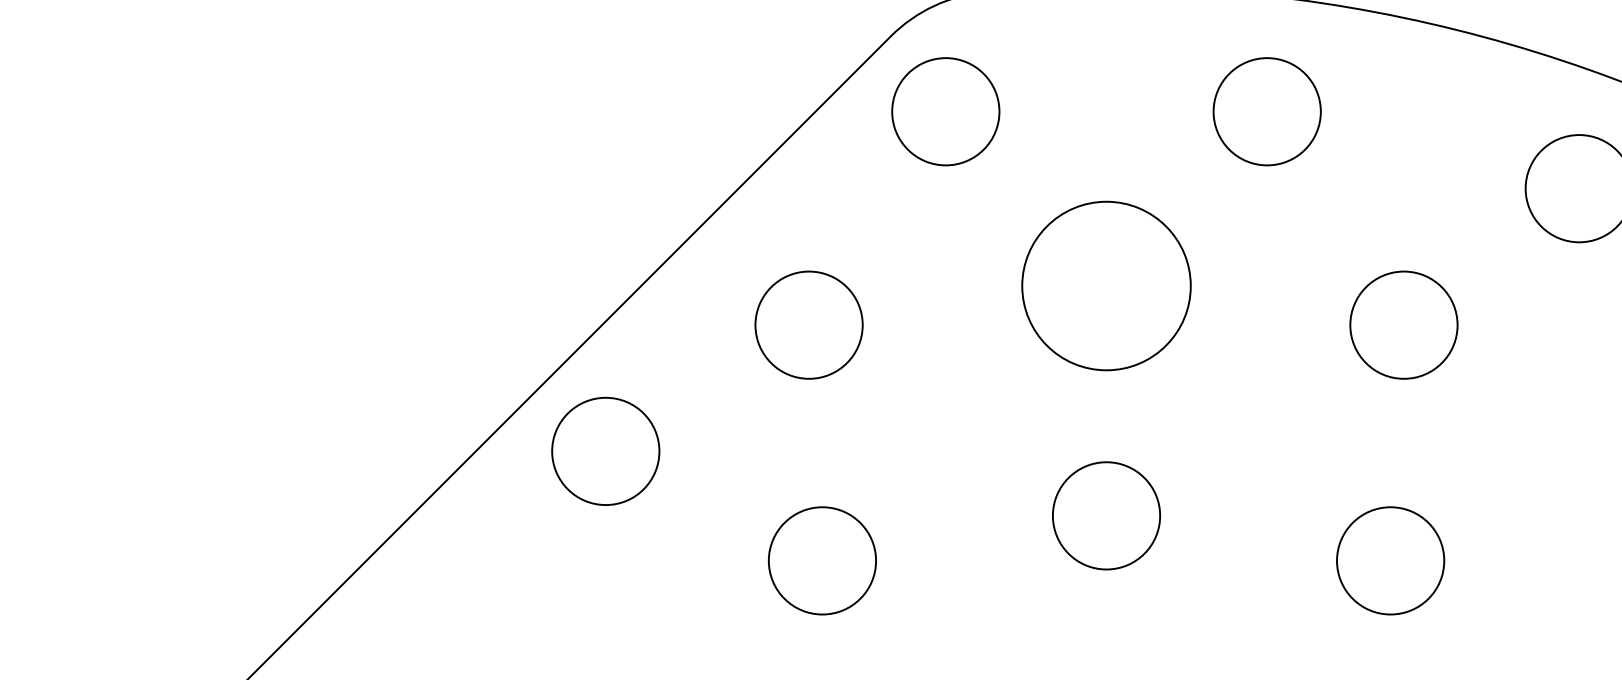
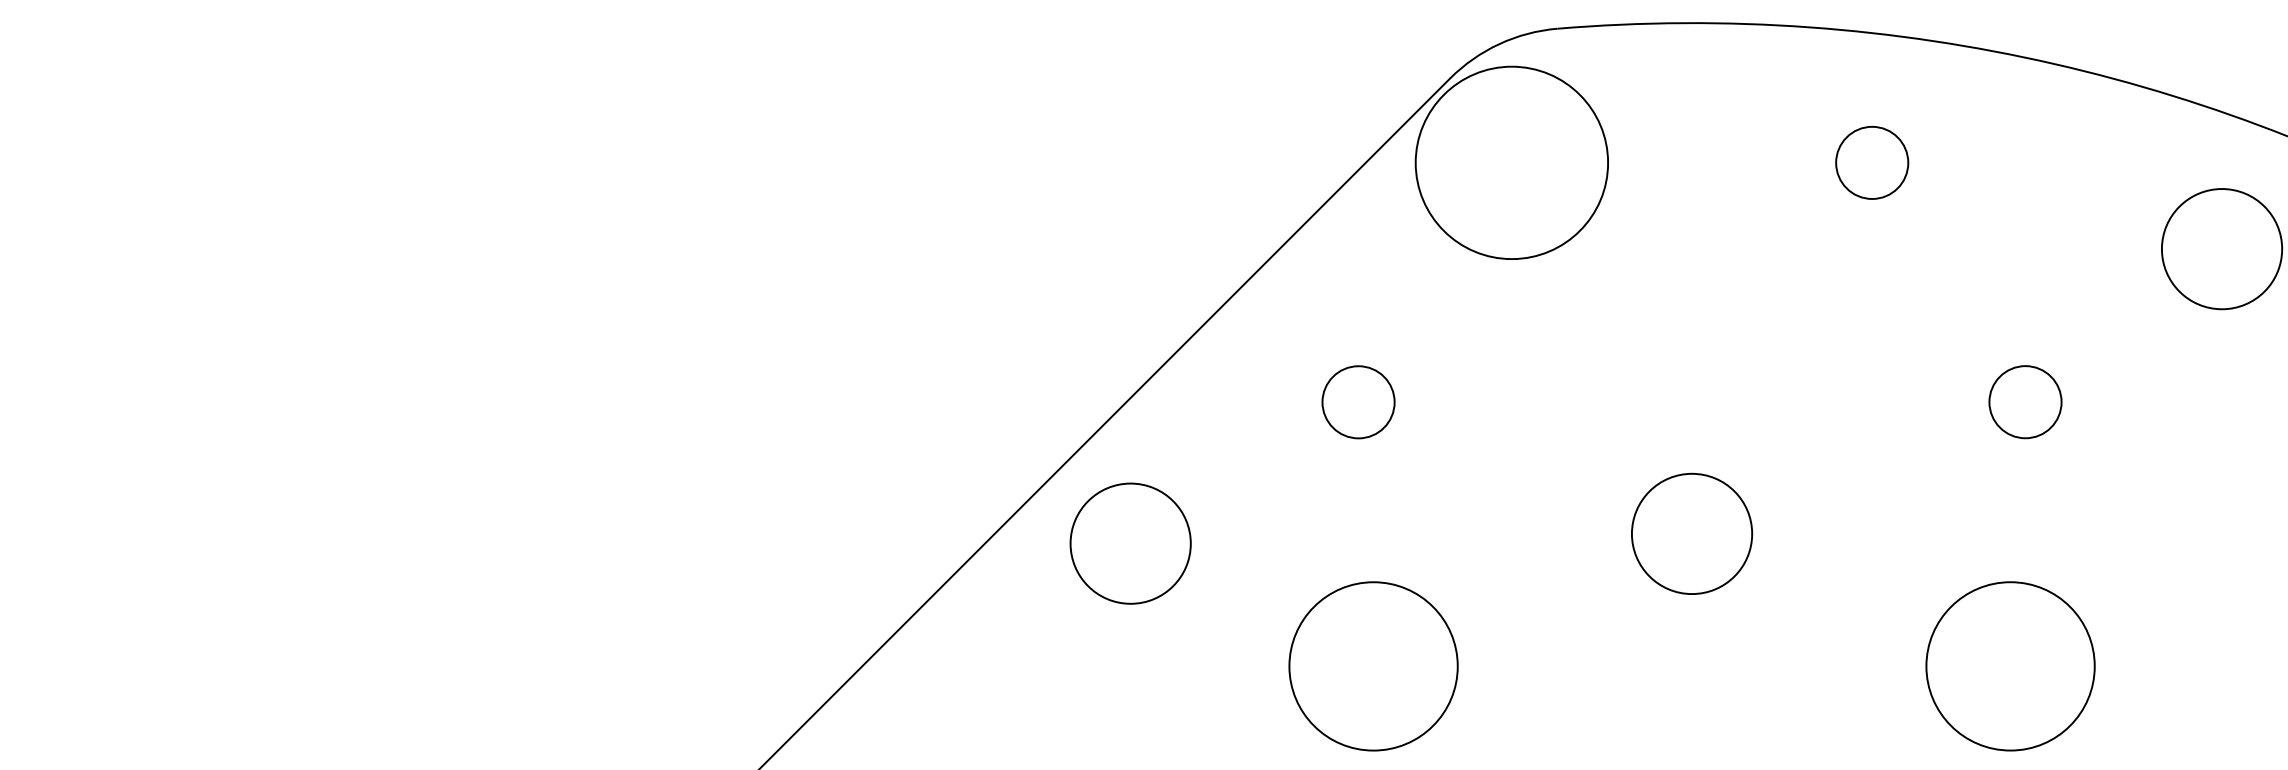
circle: (945, 111) -> (1511, 162), size x1.6
circle: (1267, 111) -> (1872, 162), size x0.6
circle: (1106, 285) -> (1691, 357), removed
circle: (808, 325) -> (1358, 402), size x0.6
circle: (1403, 325) -> (2025, 402), size x0.6
circle: (1106, 515) -> (1692, 533), moved
circle: (822, 560) -> (1373, 666), size x1.4
circle: (1390, 560) -> (2010, 666), size x1.4

